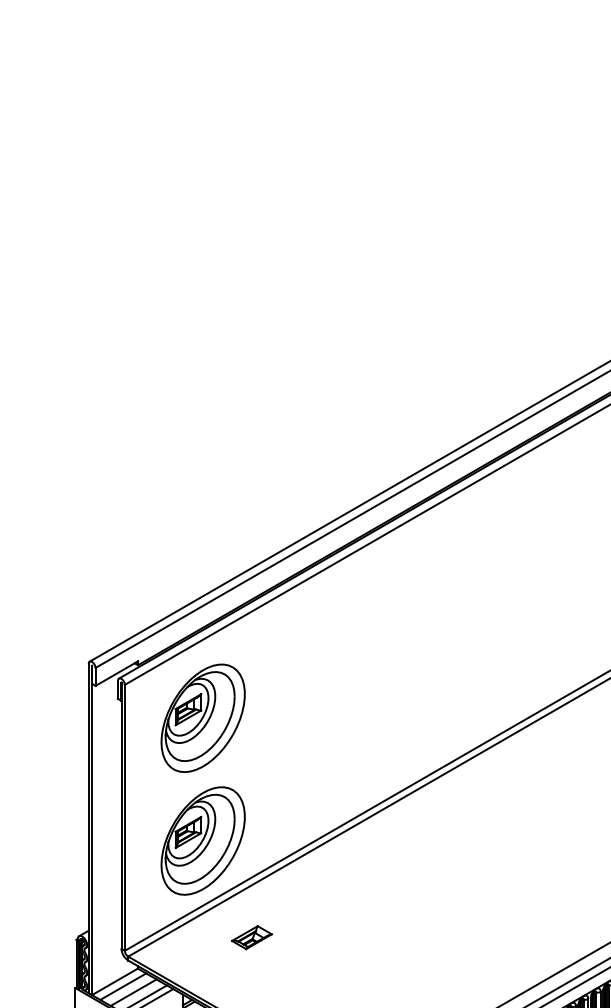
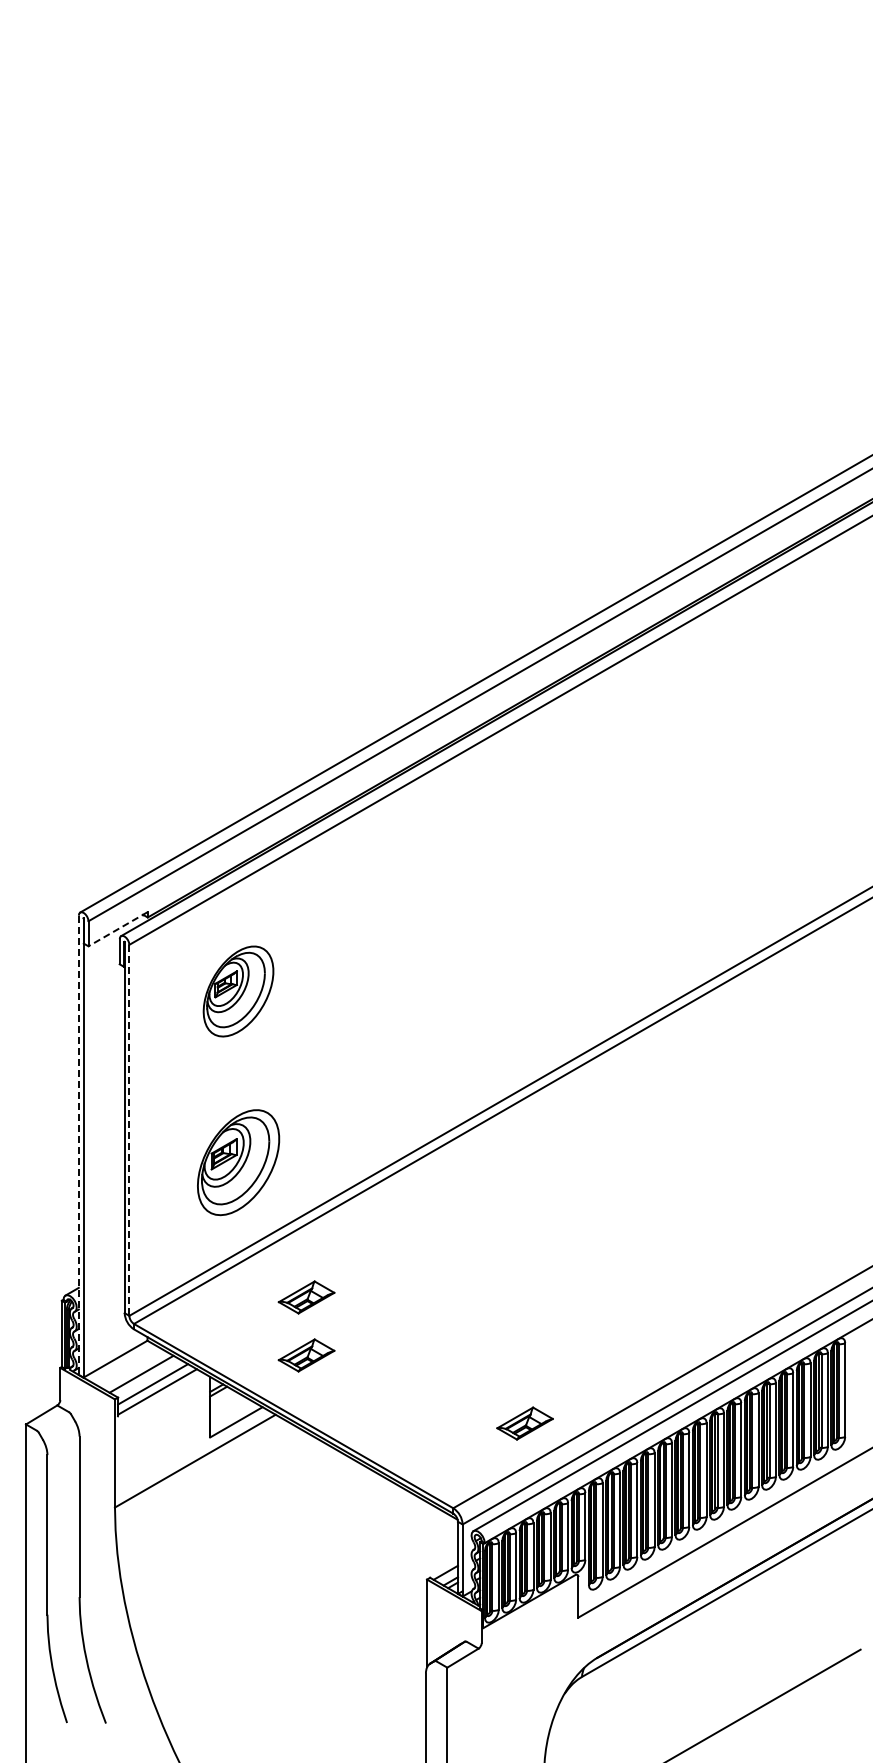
line: (116, 673) -> (117, 929), solid -> dashed
part: (203, 718) -> (238, 991), size x0.6
line: (124, 817) -> (129, 1130), solid -> dashed
line: (88, 828) -> (78, 1145), solid -> dashed
part: (203, 840) -> (238, 1162), size x0.7
part: (251, 979) -> (306, 1355), added
line: (123, 986) -> (127, 1365), removed

